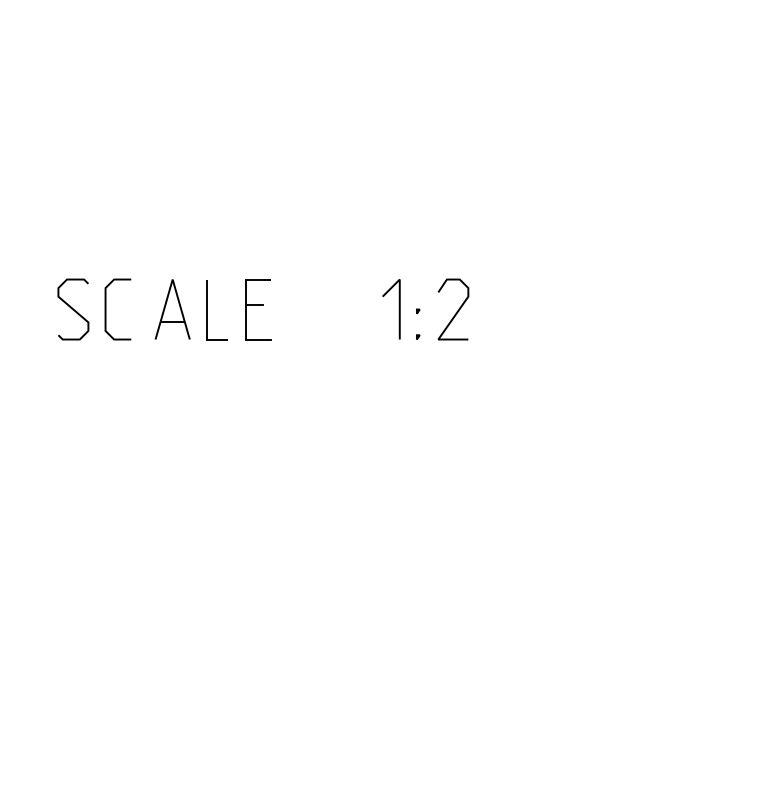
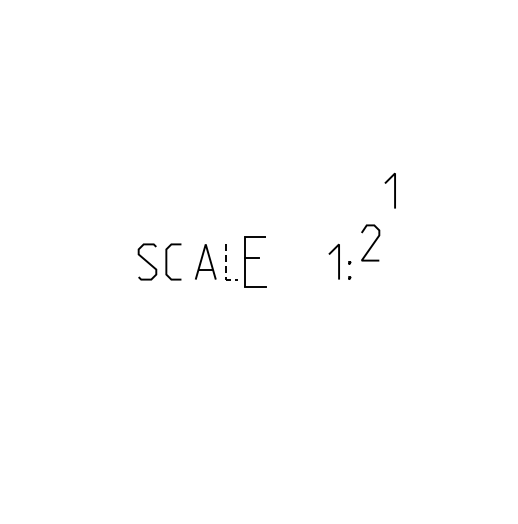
line: (494, 187) -> (394, 190), added
part: (259, 308) -> (256, 261), size x1.4
curve: (456, 310) -> (372, 243), moved
line: (206, 320) -> (225, 268), solid -> dashed

